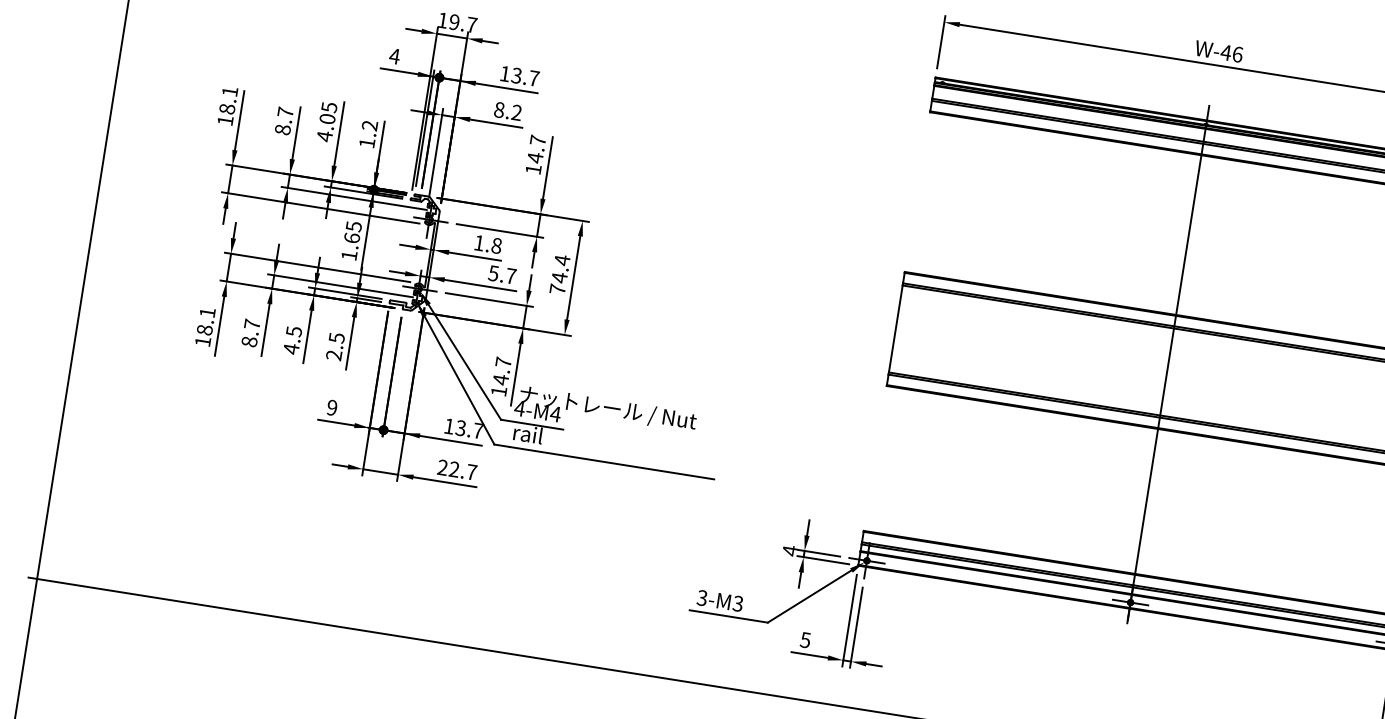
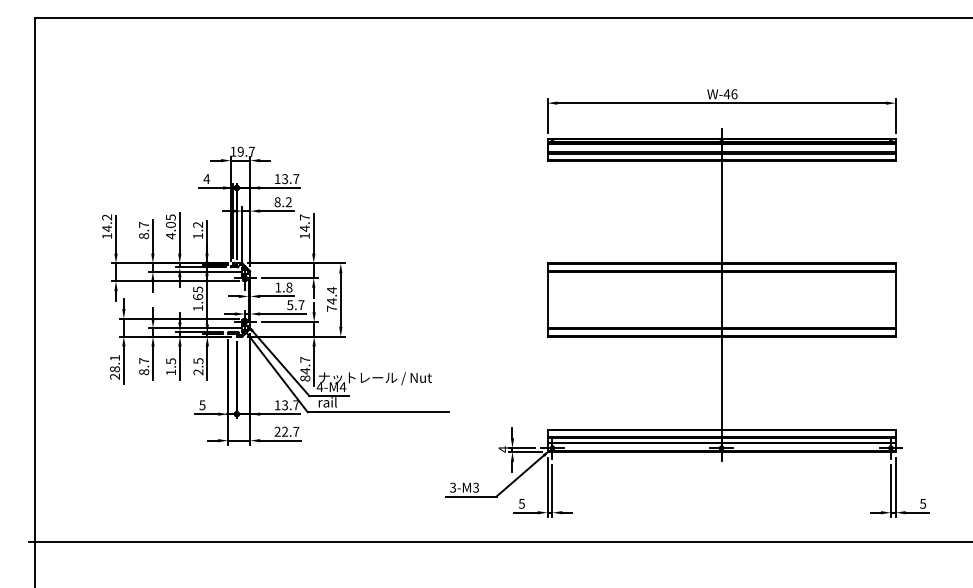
text: (229, 99) -> (107, 222), 18.1 -> 14.2
text: (202, 341) -> (114, 376), 18.1 -> 28.1
text: (290, 348) -> (170, 372), 4.5 -> 1.5
text: (499, 391) -> (305, 378), 14.7 -> 84.7
text: (332, 408) -> (202, 405), 9 -> 5

